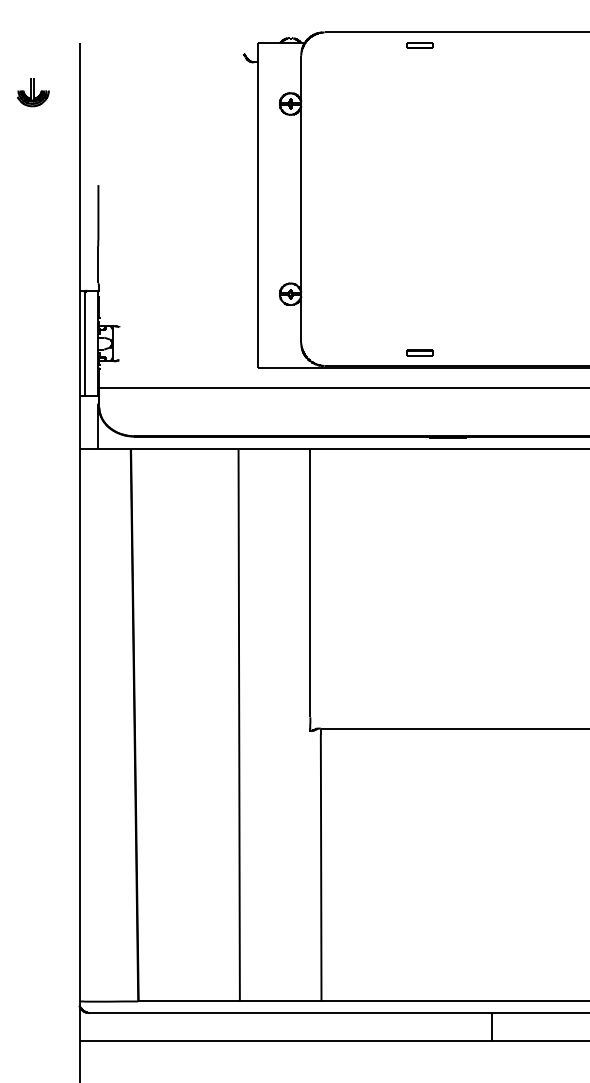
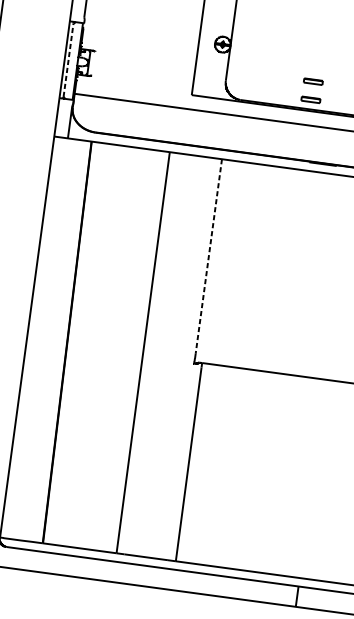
part: (419, 327) -> (313, 81), added
line: (84, 343) -> (68, 60), solid -> dashed
line: (310, 583) -> (208, 256), solid -> dashed

